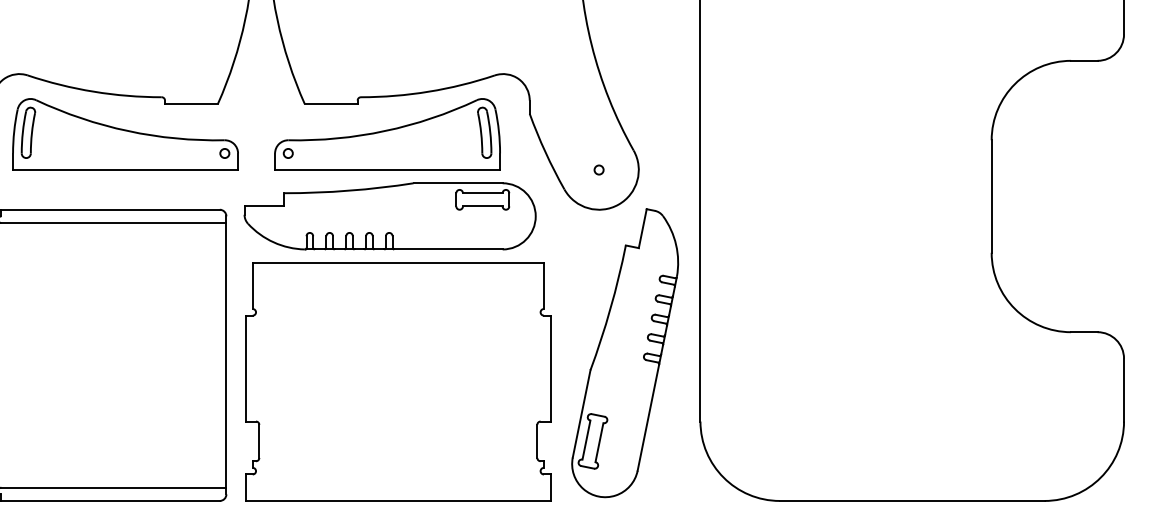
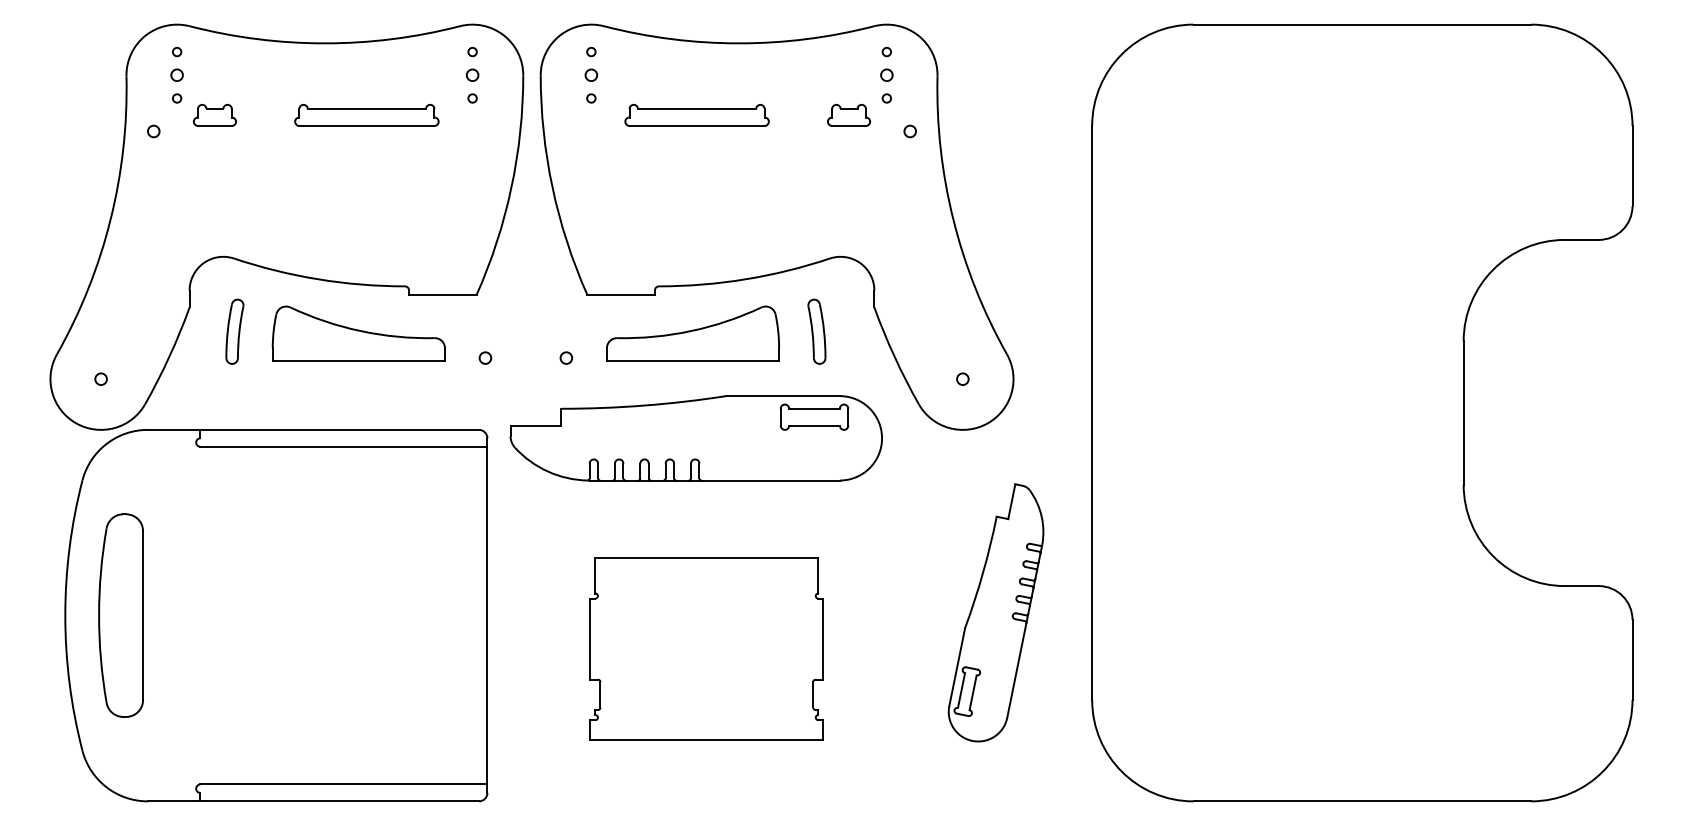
part: (125, 134) -> (358, 333), size x0.6
part: (387, 134) -> (692, 333), size x0.6
part: (624, 352) -> (995, 612), size x0.7
part: (398, 381) -> (706, 648), size x0.6

